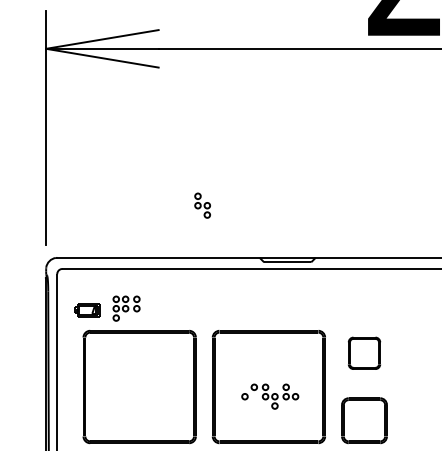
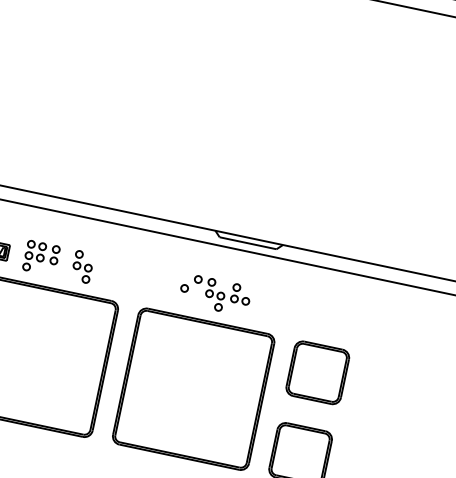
part: (202, 205) -> (82, 266), moved
part: (364, 353) -> (317, 373), size x1.43
part: (270, 396) -> (215, 294), moved

